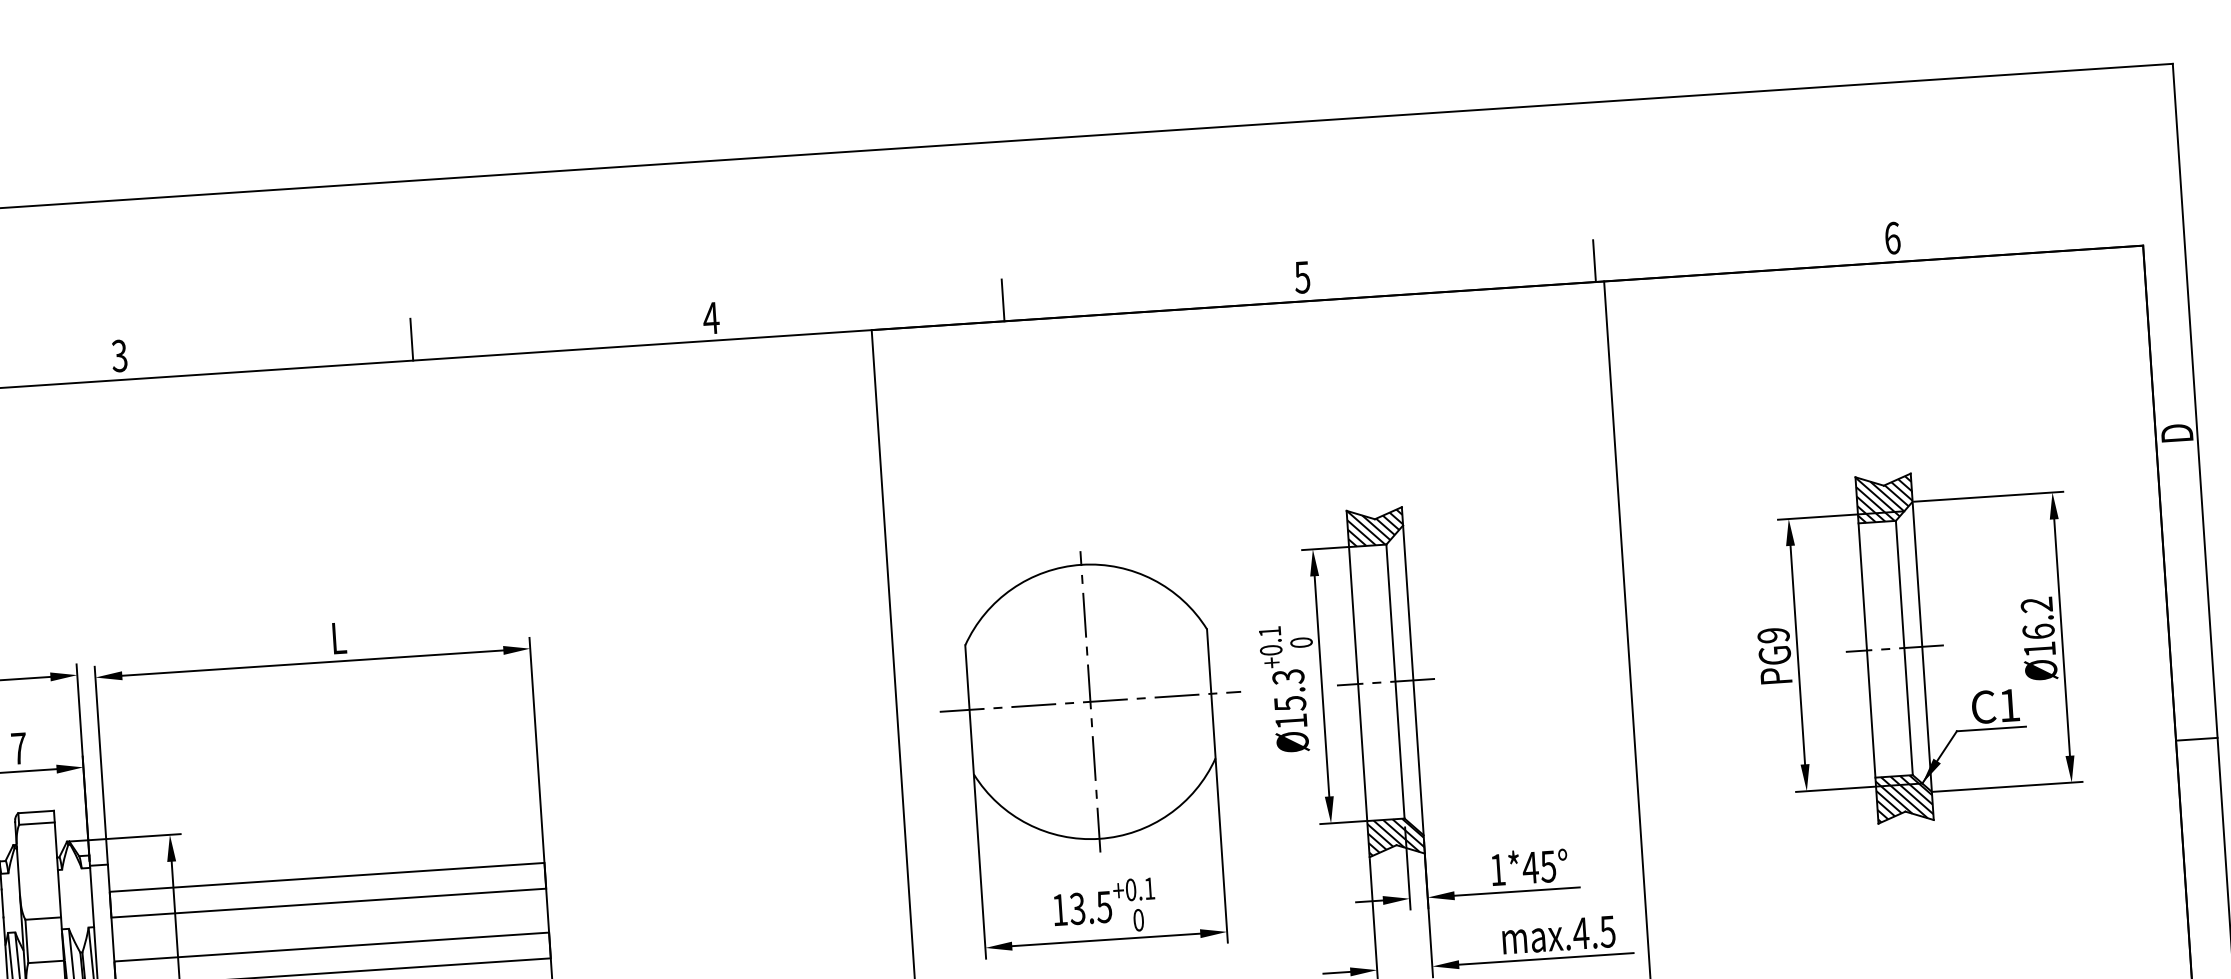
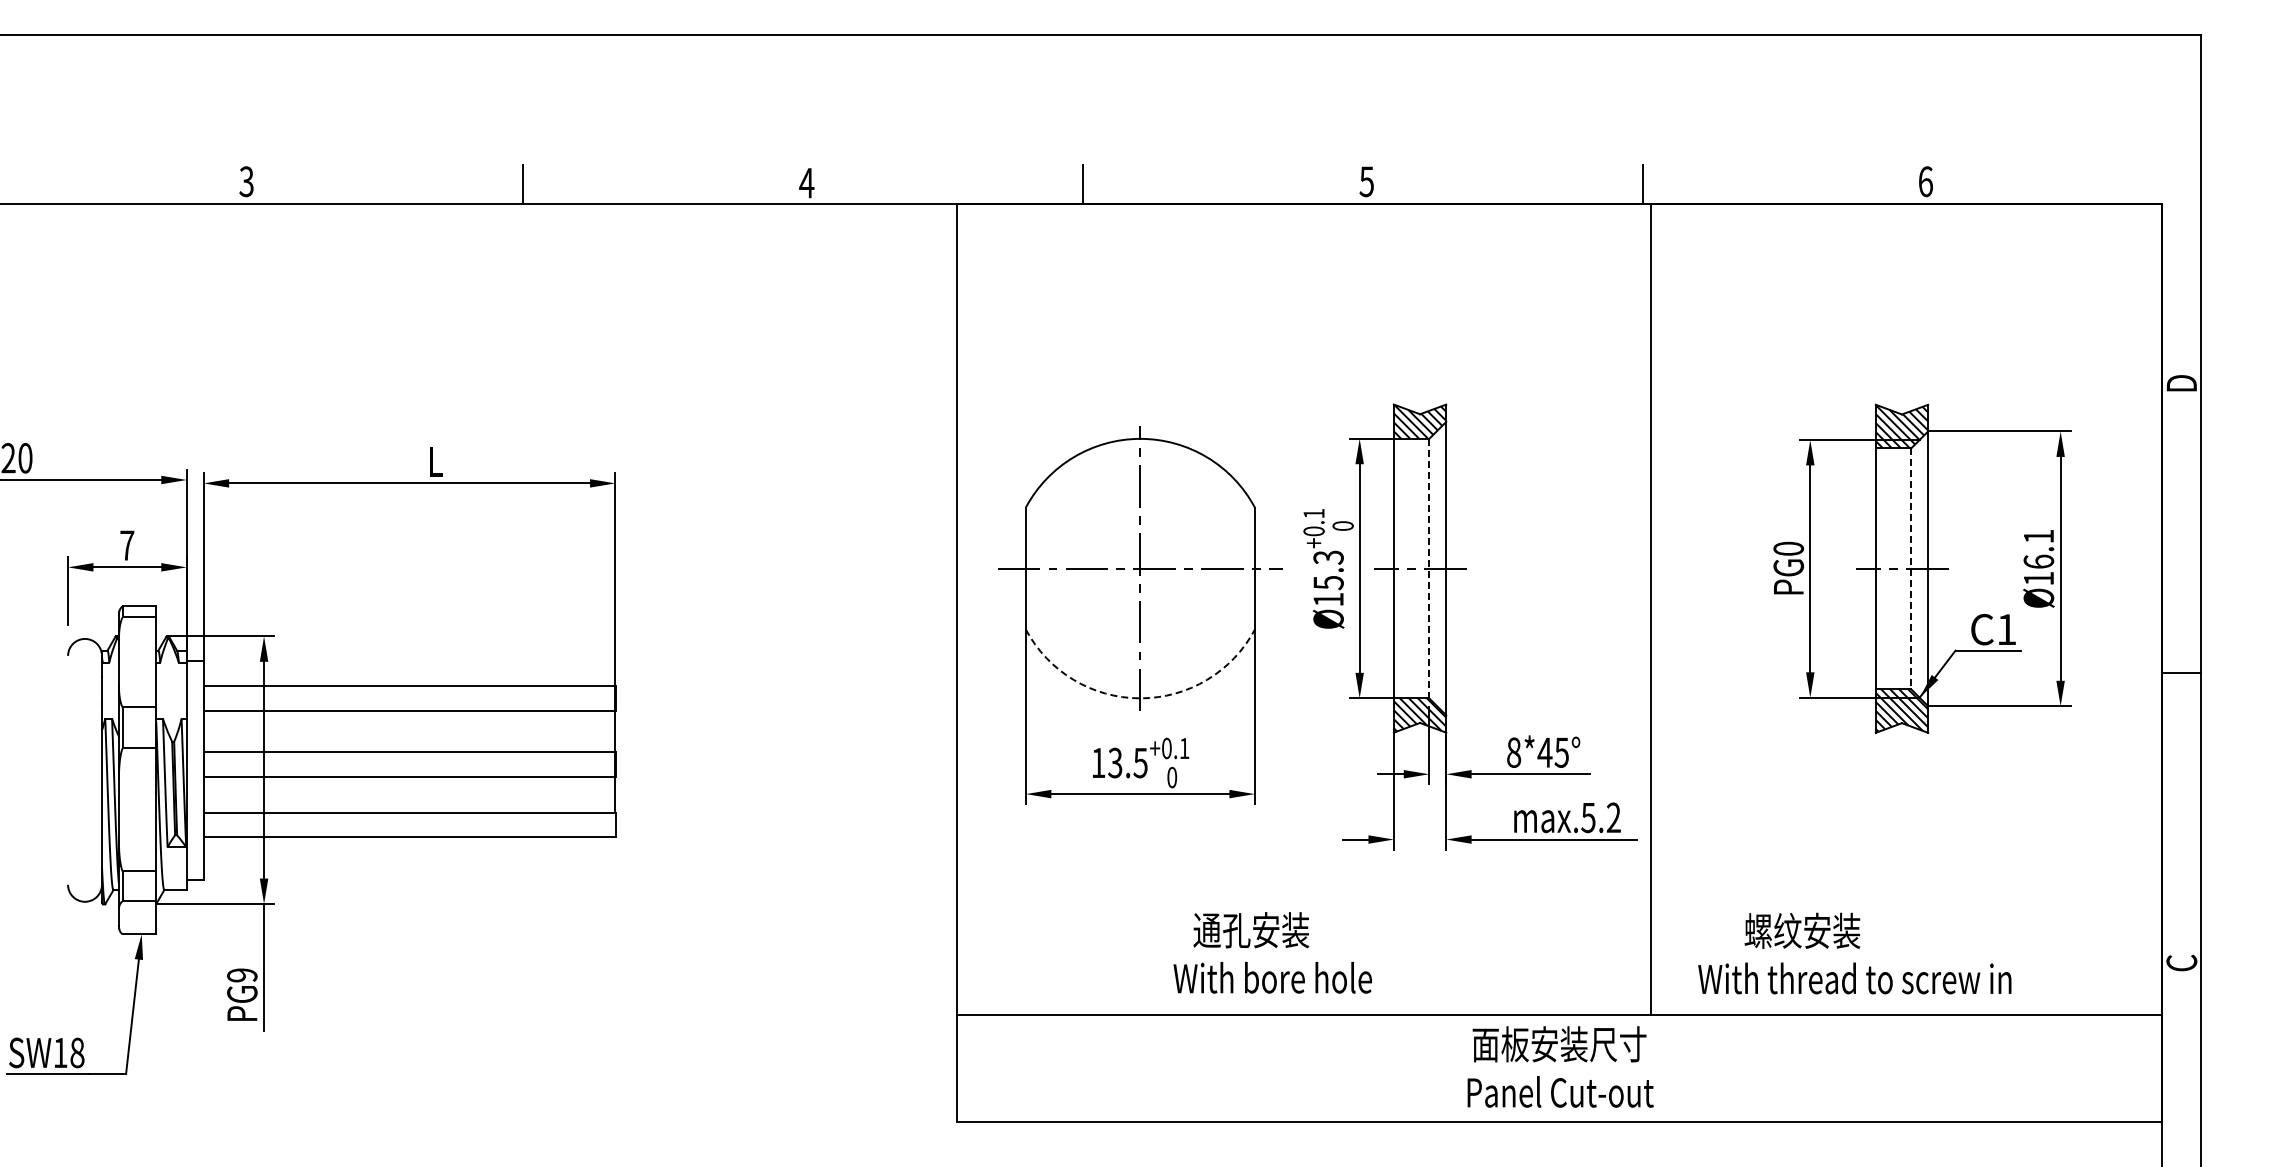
text: (2036, 604) -> (2038, 536), Ø16.2 -> Ø16.1
text: (1773, 635) -> (1788, 548), PG9 -> PG0
line: (1904, 648) -> (1911, 569), solid -> dashed
line: (1395, 681) -> (1429, 568), solid -> dashed
arc: (1099, 838) -> (1140, 698), solid -> dashed
text: (1498, 869) -> (1514, 752), 1*45° -> 8*45°
text: (1593, 932) -> (1600, 817), max.4.5 -> max.5.2

